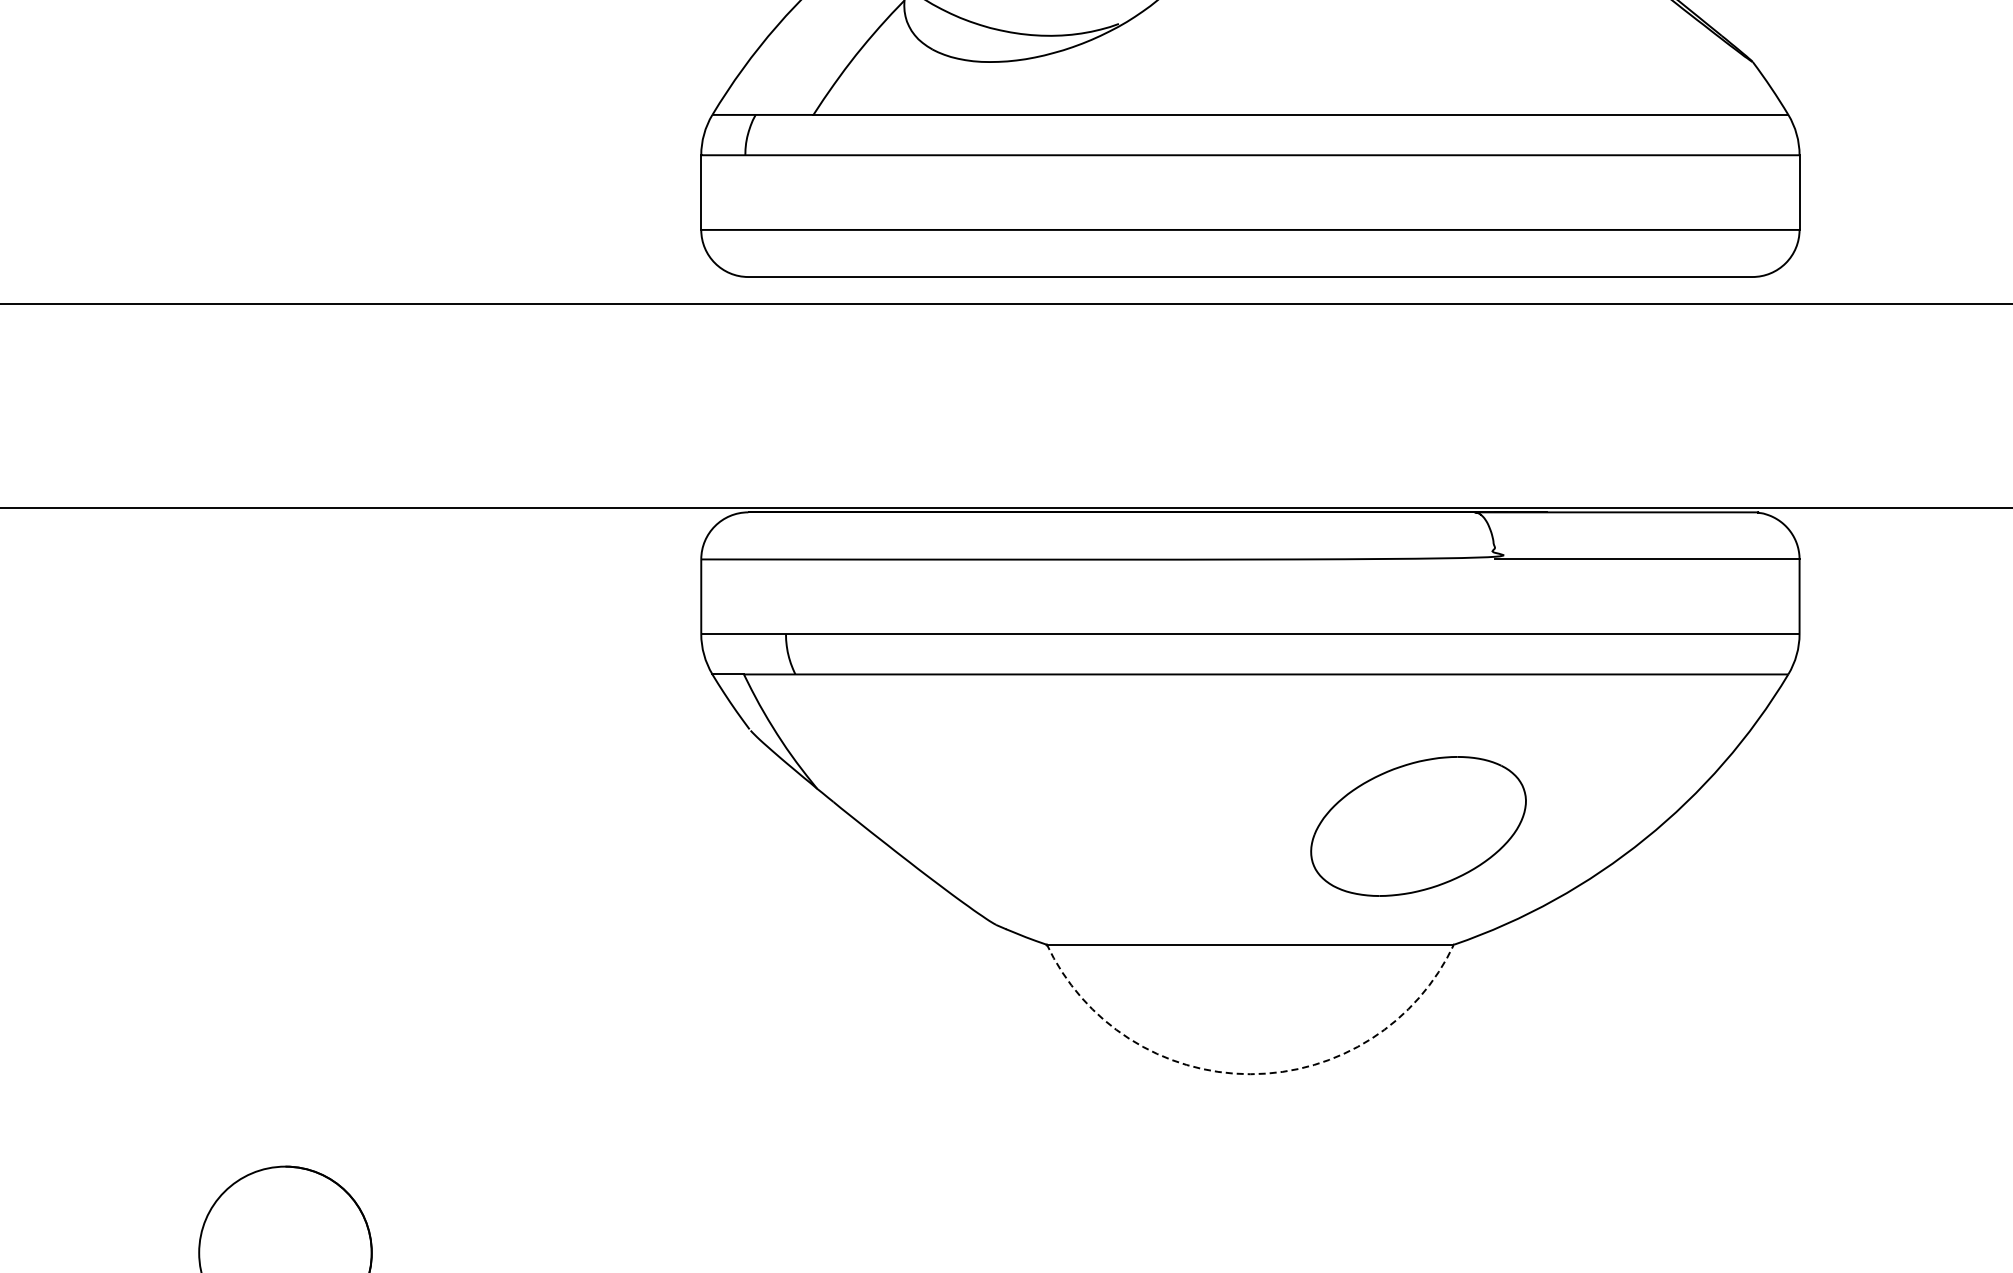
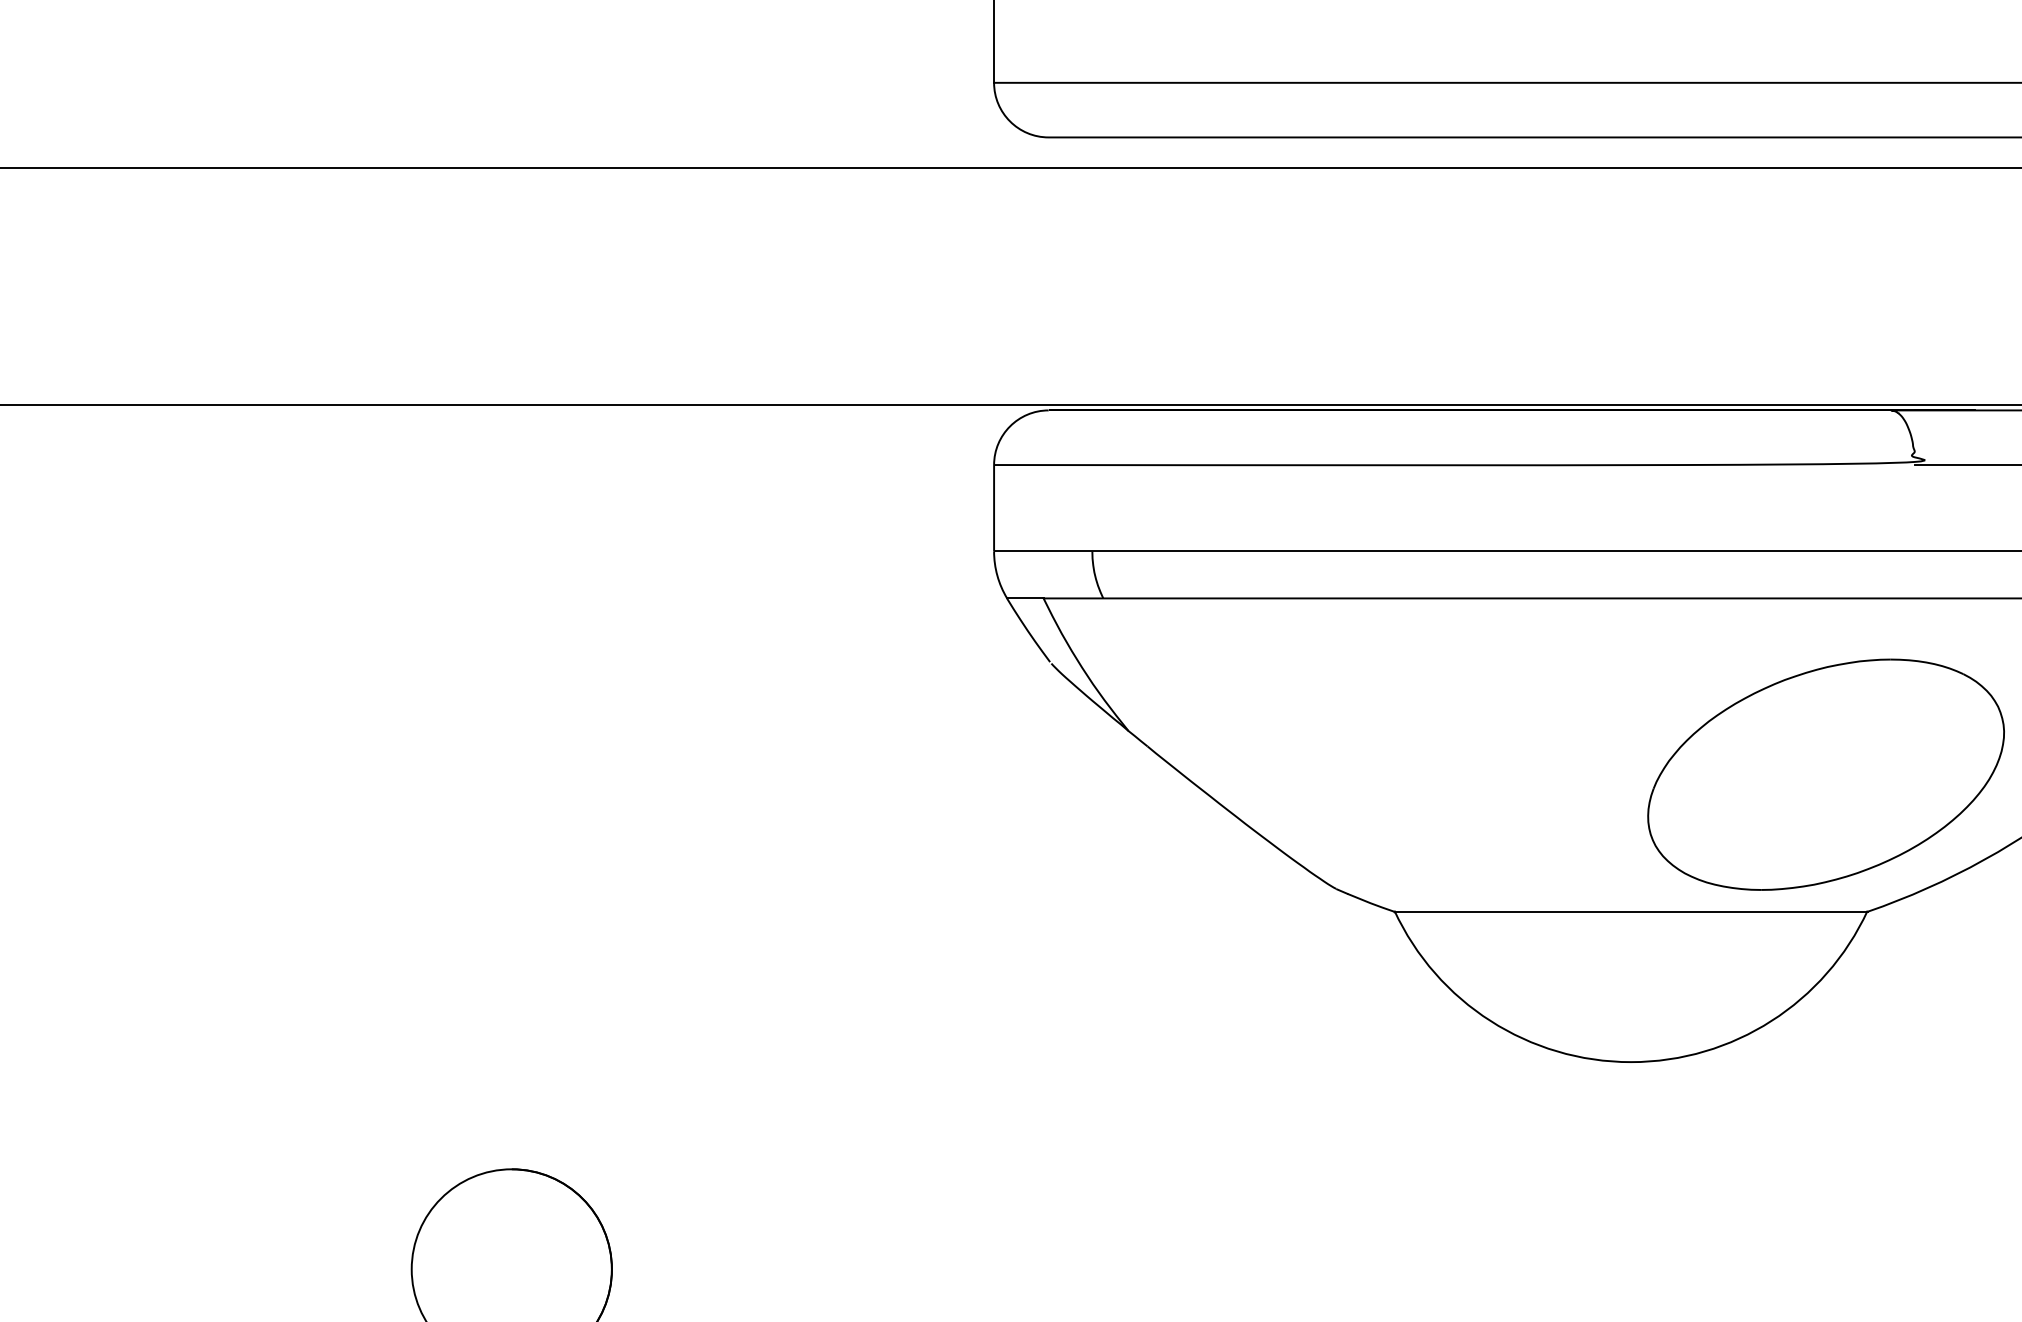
part: (1418, 826) -> (1826, 774), size x1.43
line: (1250, 1074) -> (1631, 1062), dashed -> solid

